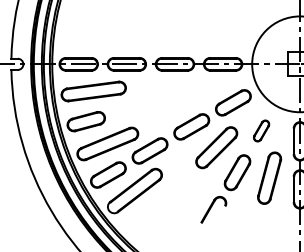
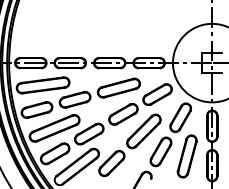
part: (162, 100) -> (99, 92), added
part: (261, 130) -> (180, 117), size x1.67
part: (177, 186) -> (111, 163), added

